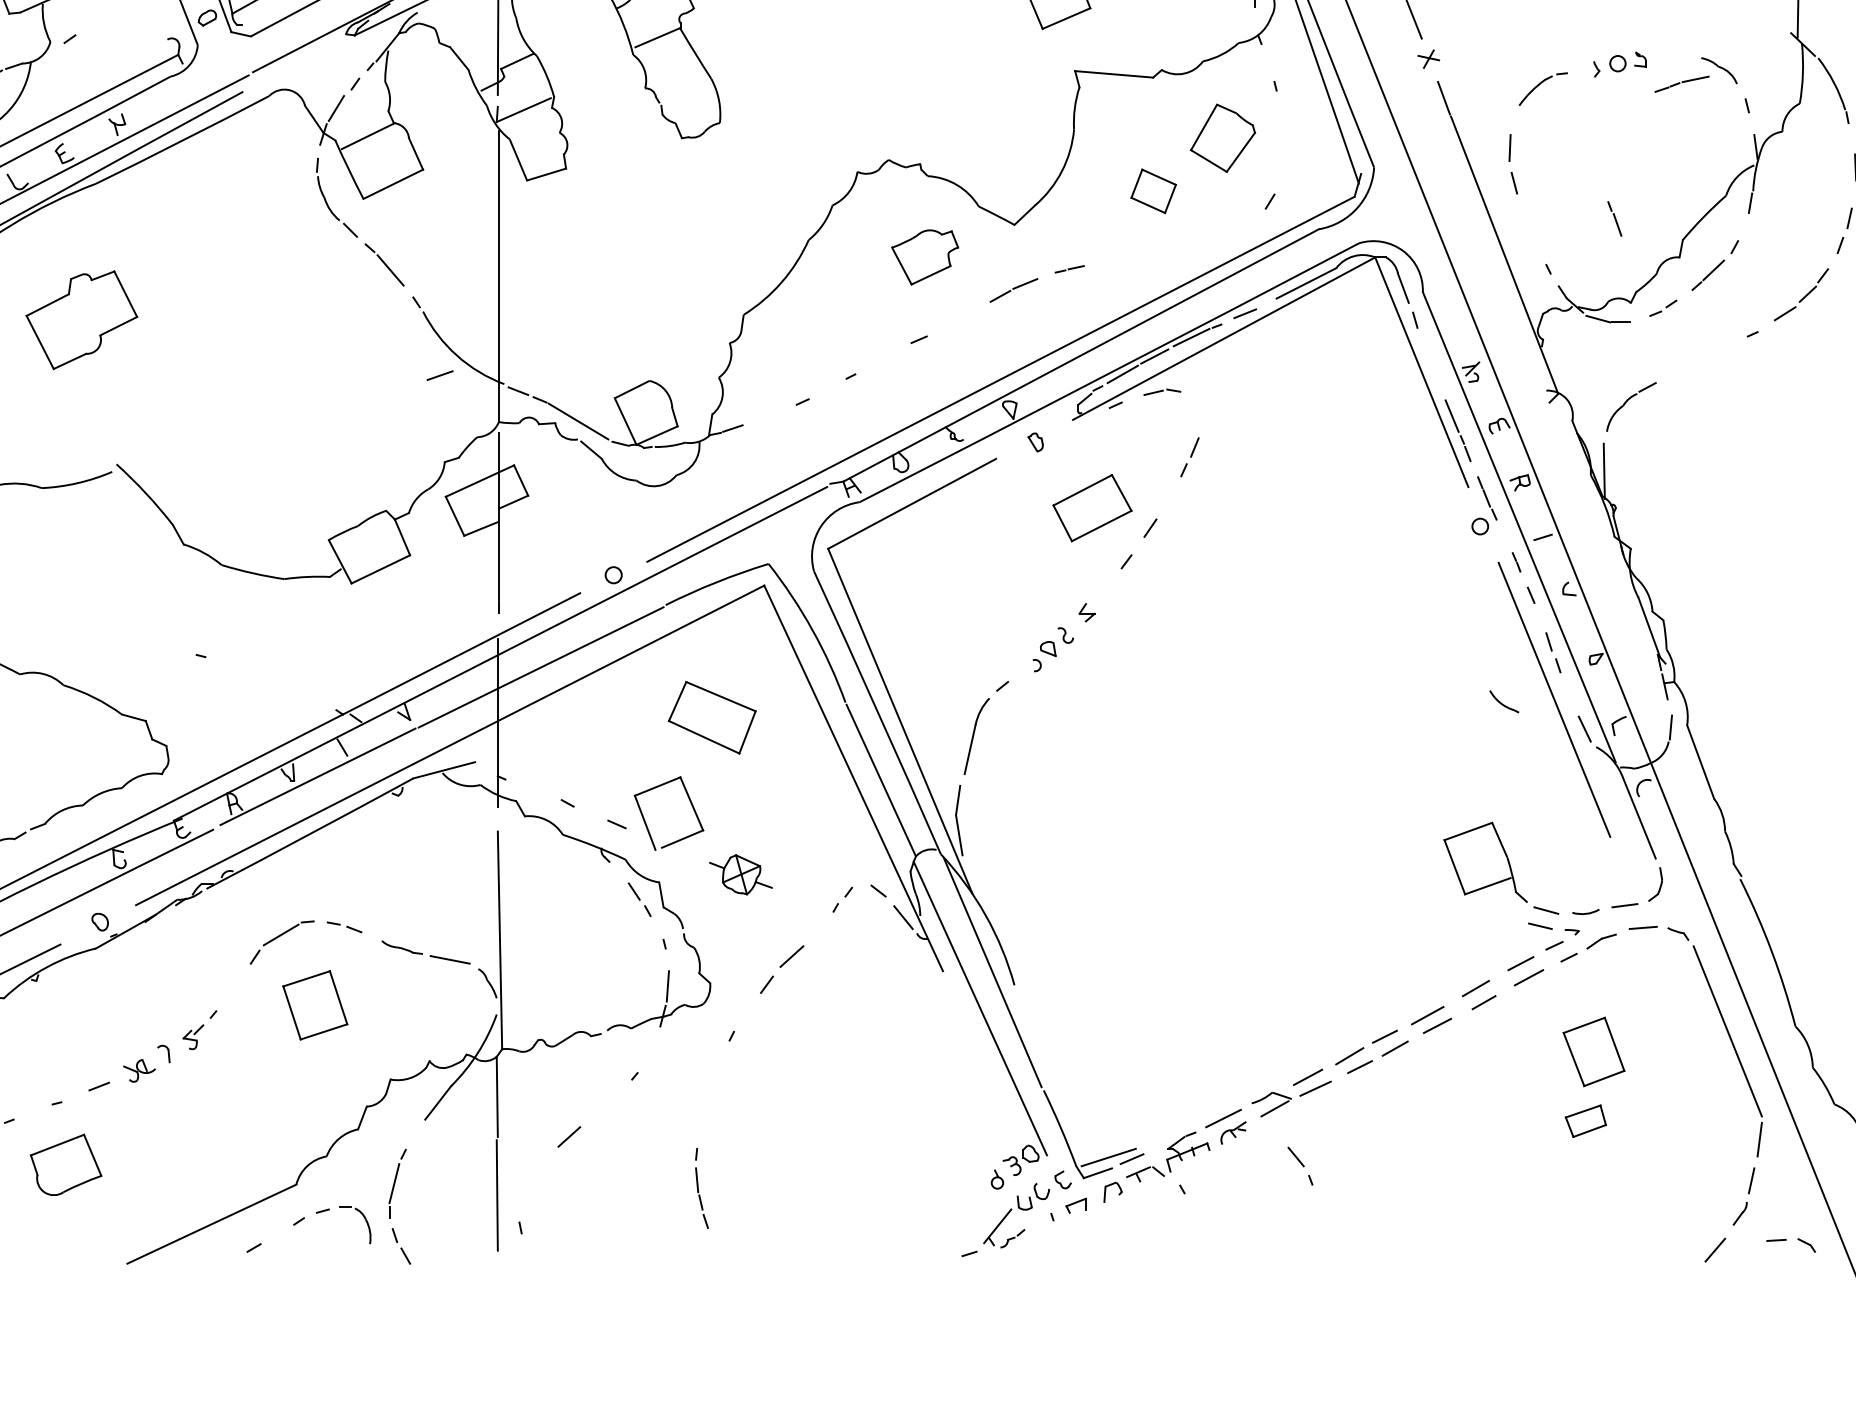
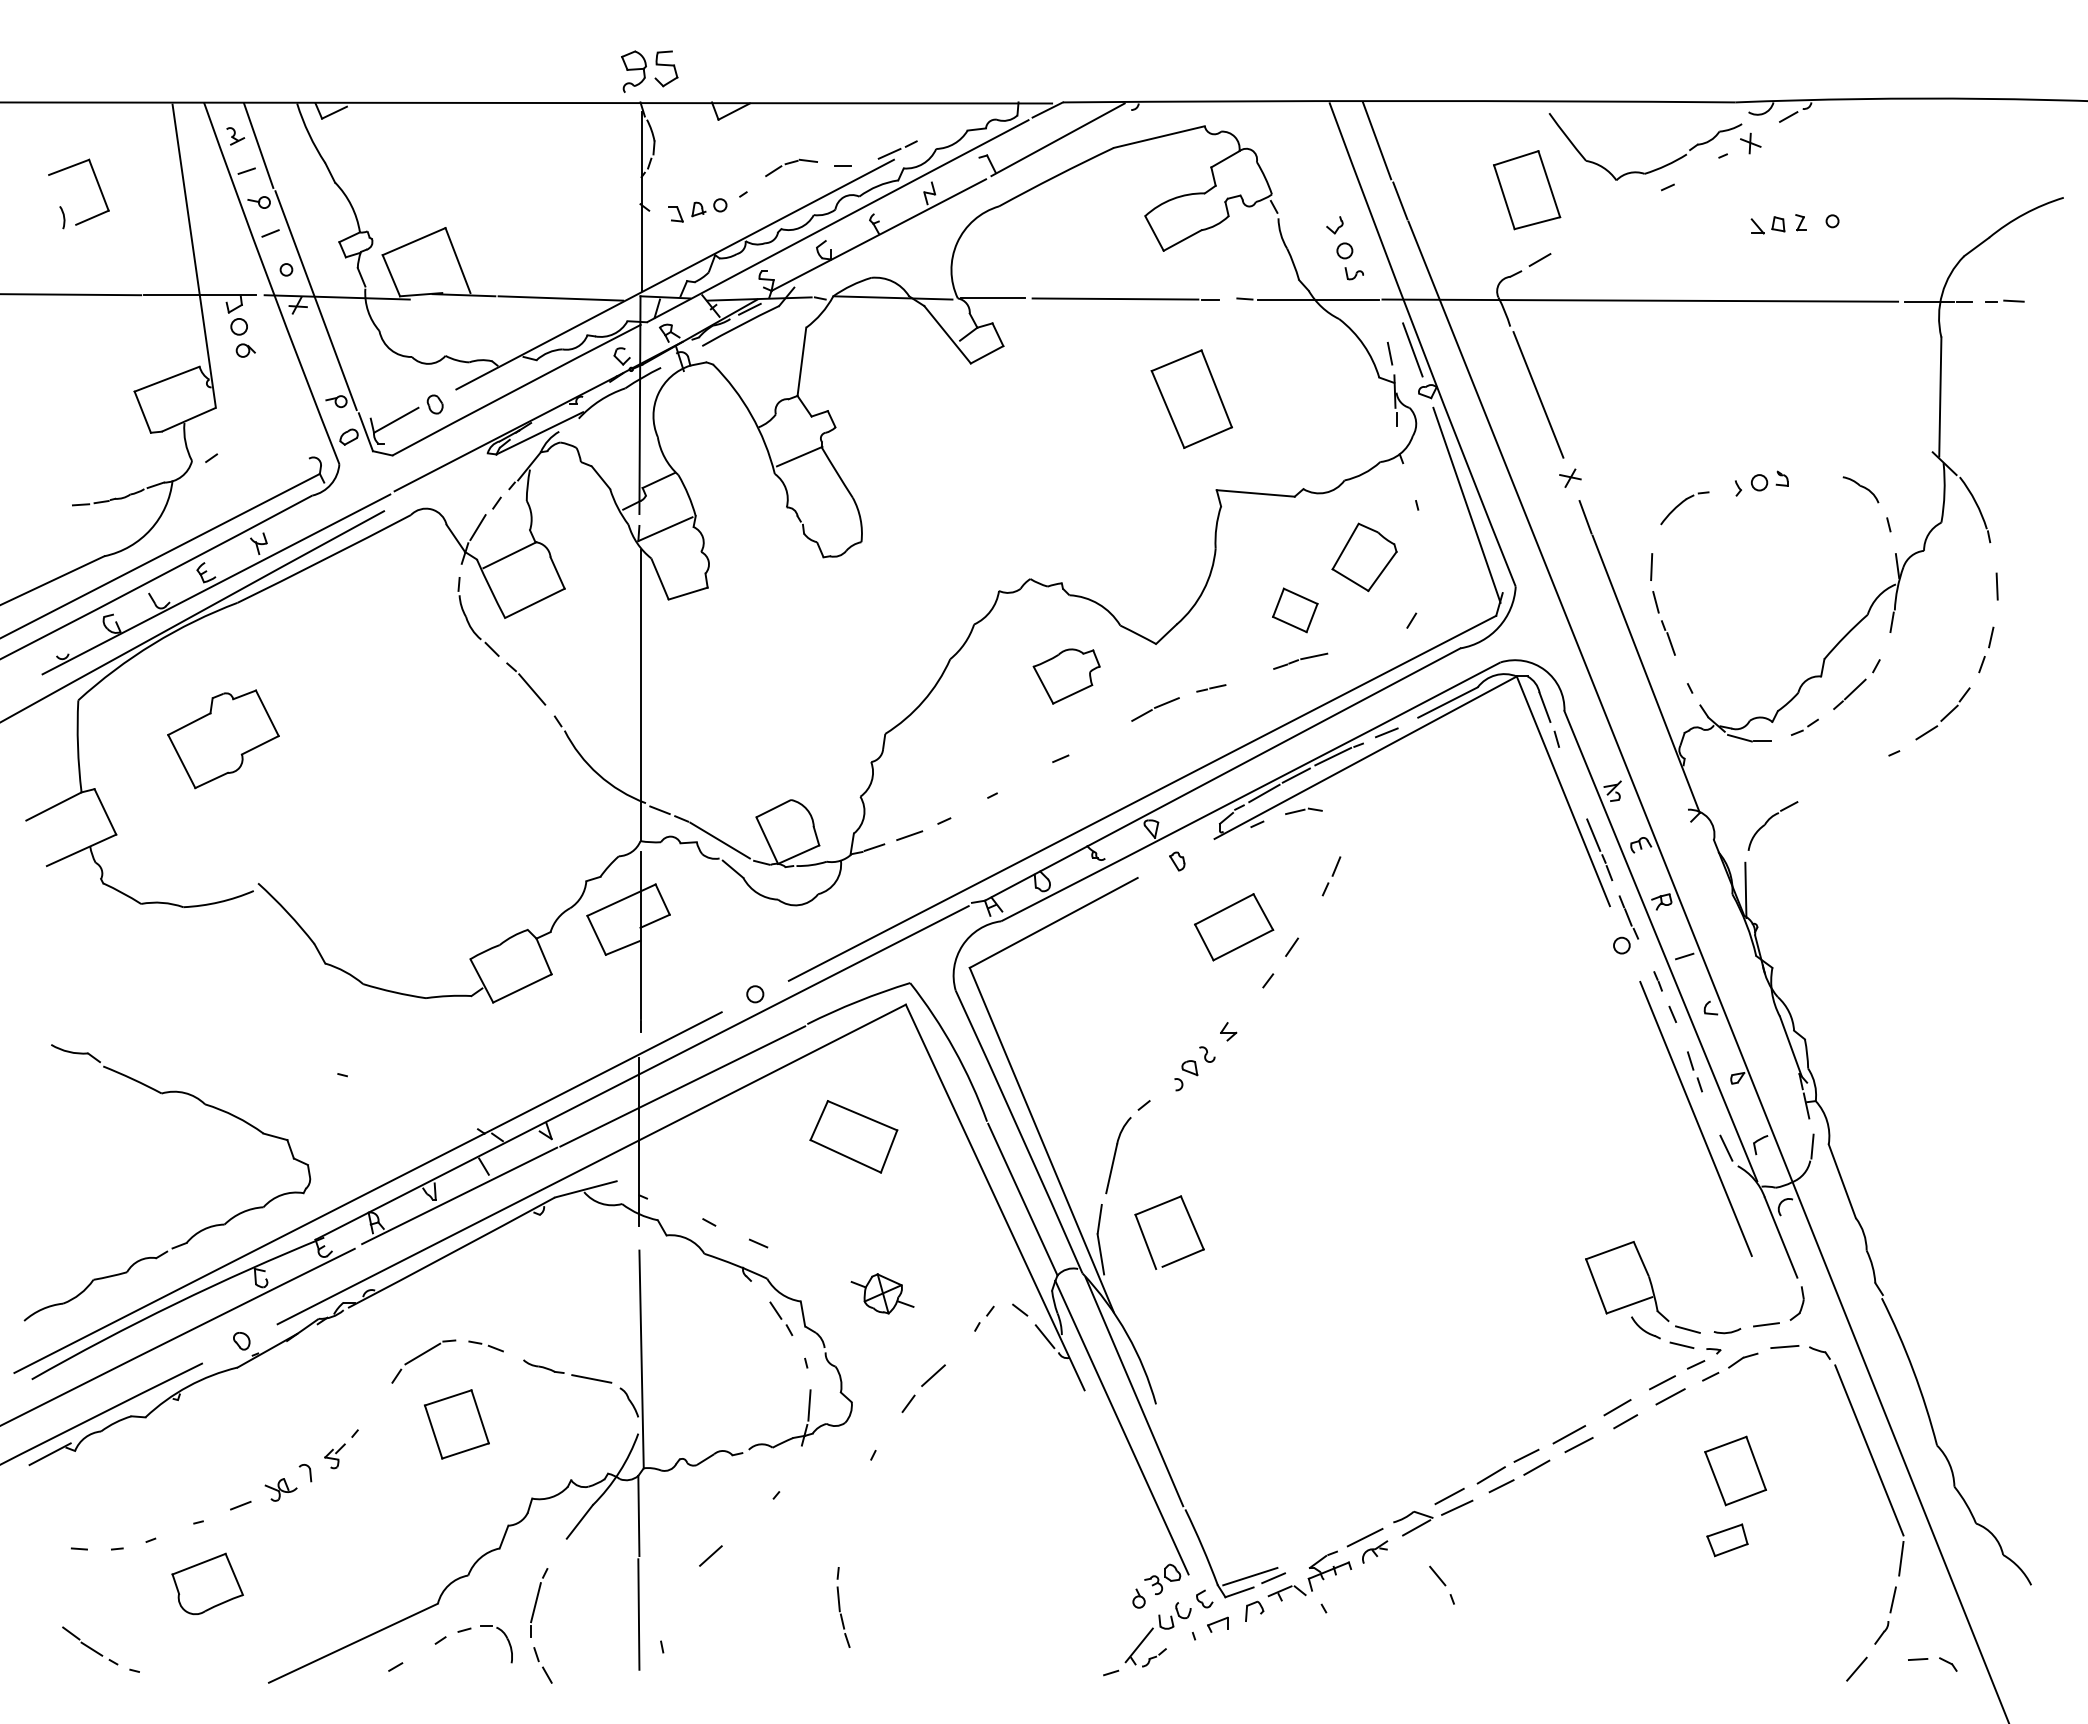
part: (1681, 83) -> (1300, 660), moved
part: (1614, 218) -> (1668, 637), moved
line: (439, 375) -> (909, 835), moved
part: (1503, 701) -> (1645, 1327), moved
part: (689, 802) -> (1190, 1221), moved

